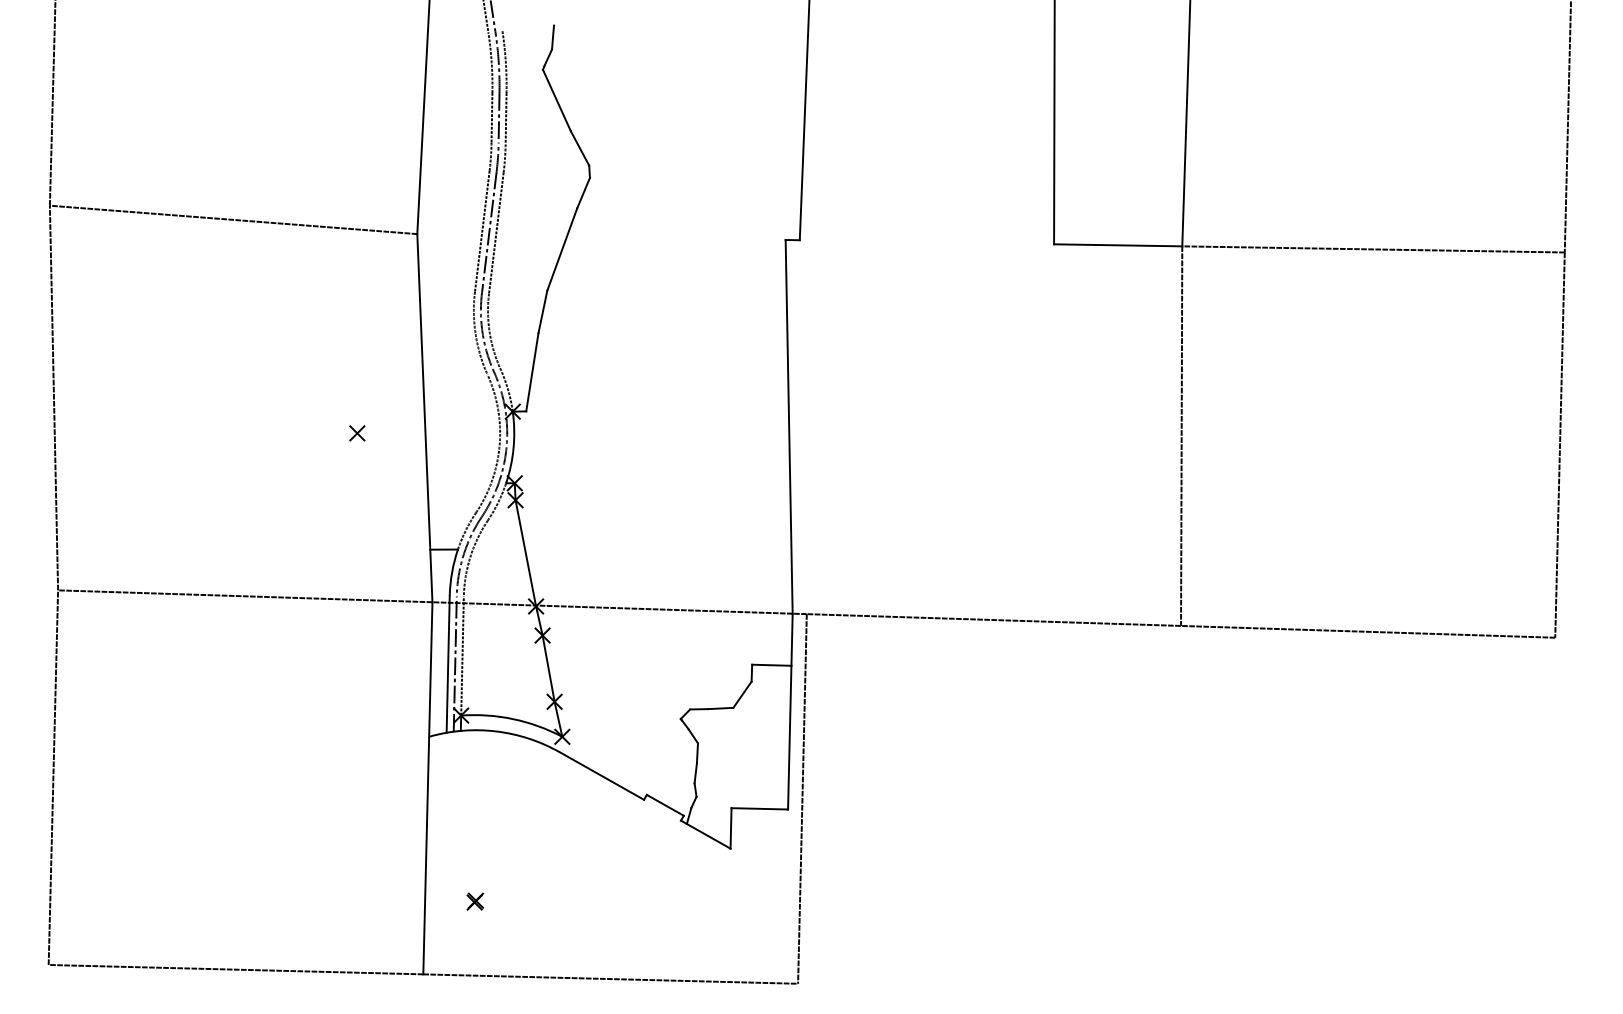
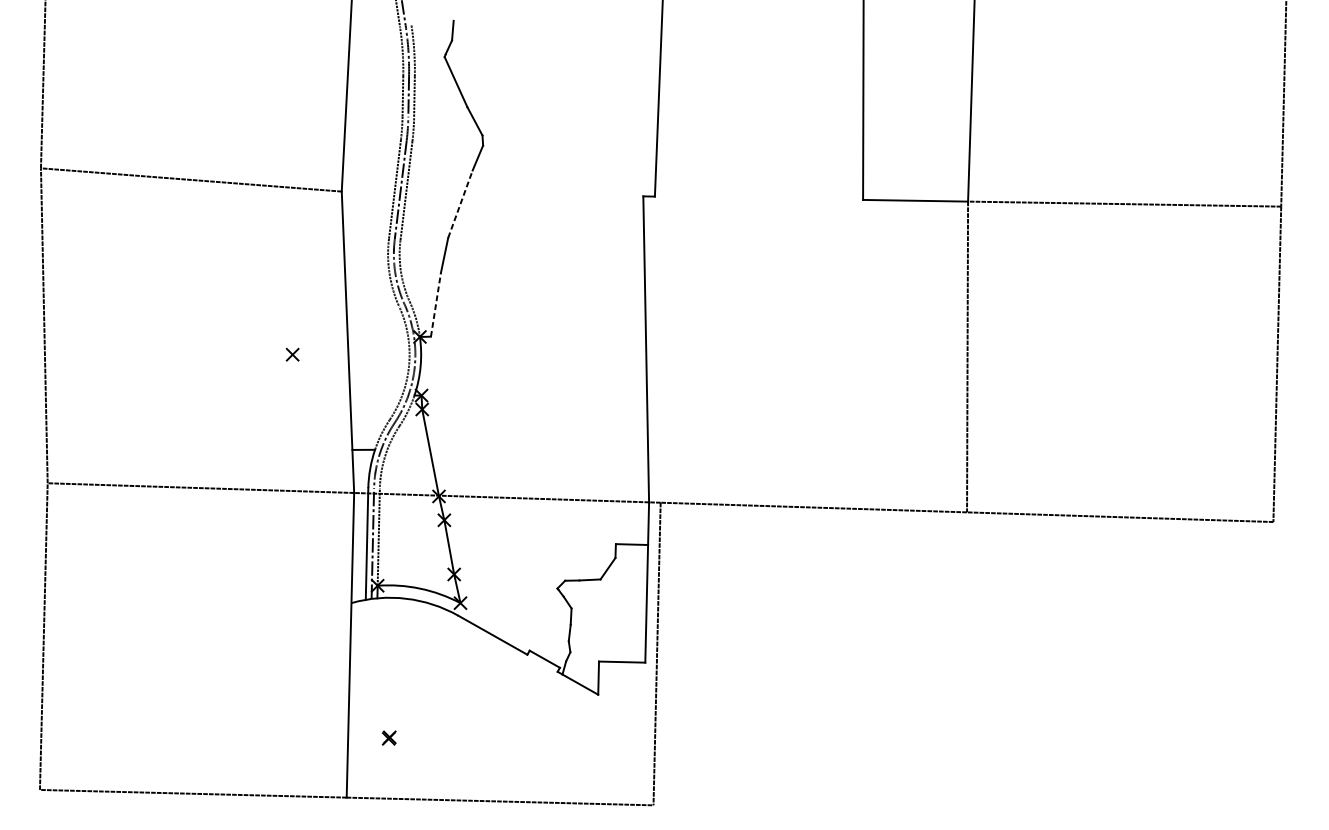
line: (562, 249) -> (460, 204), solid -> dashed
line: (532, 372) -> (436, 304), solid -> dashed

